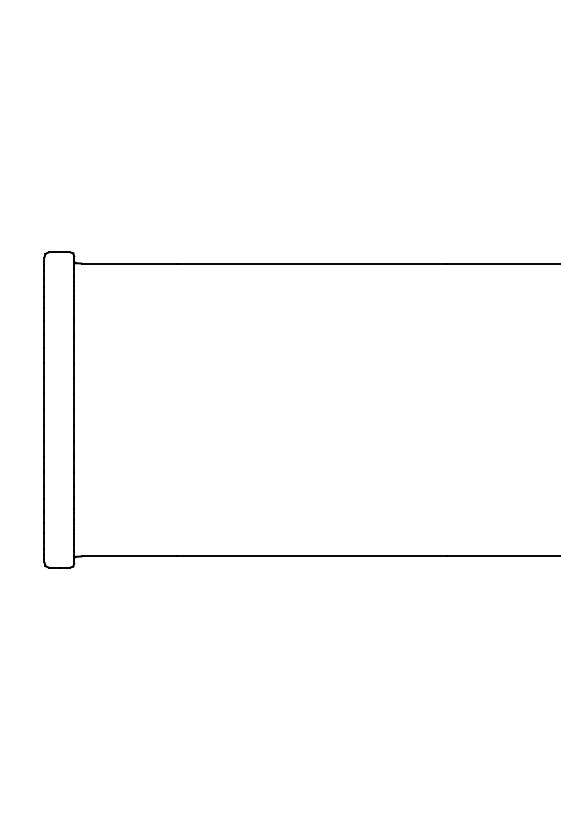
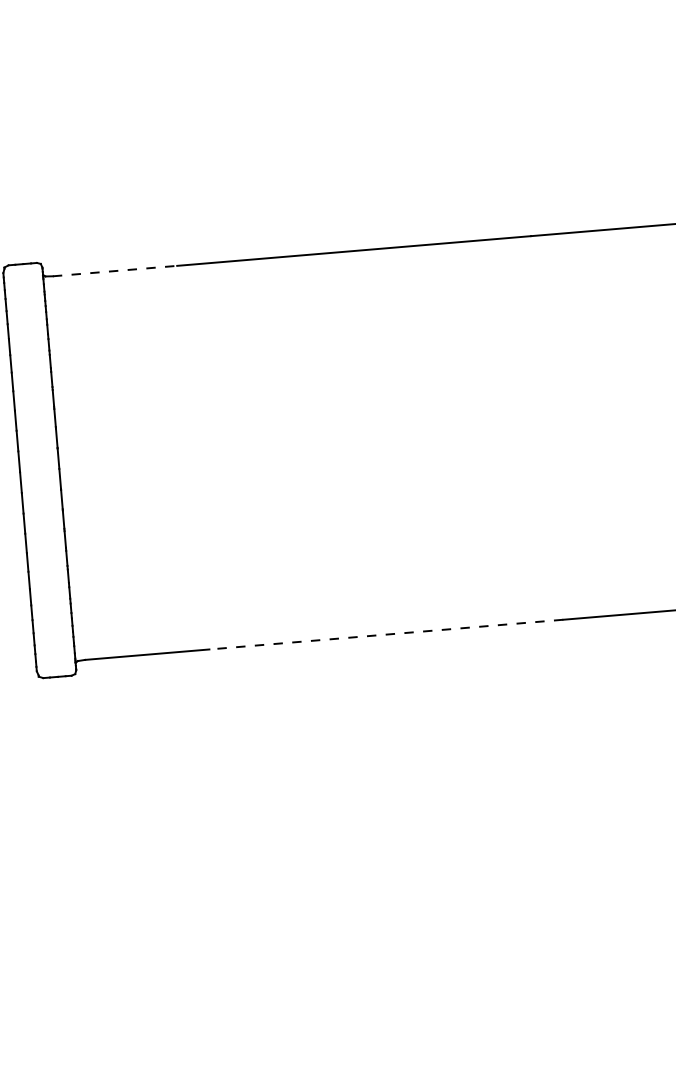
line: (129, 263) -> (115, 270), solid -> dashed
line: (311, 556) -> (386, 634), solid -> dashed

